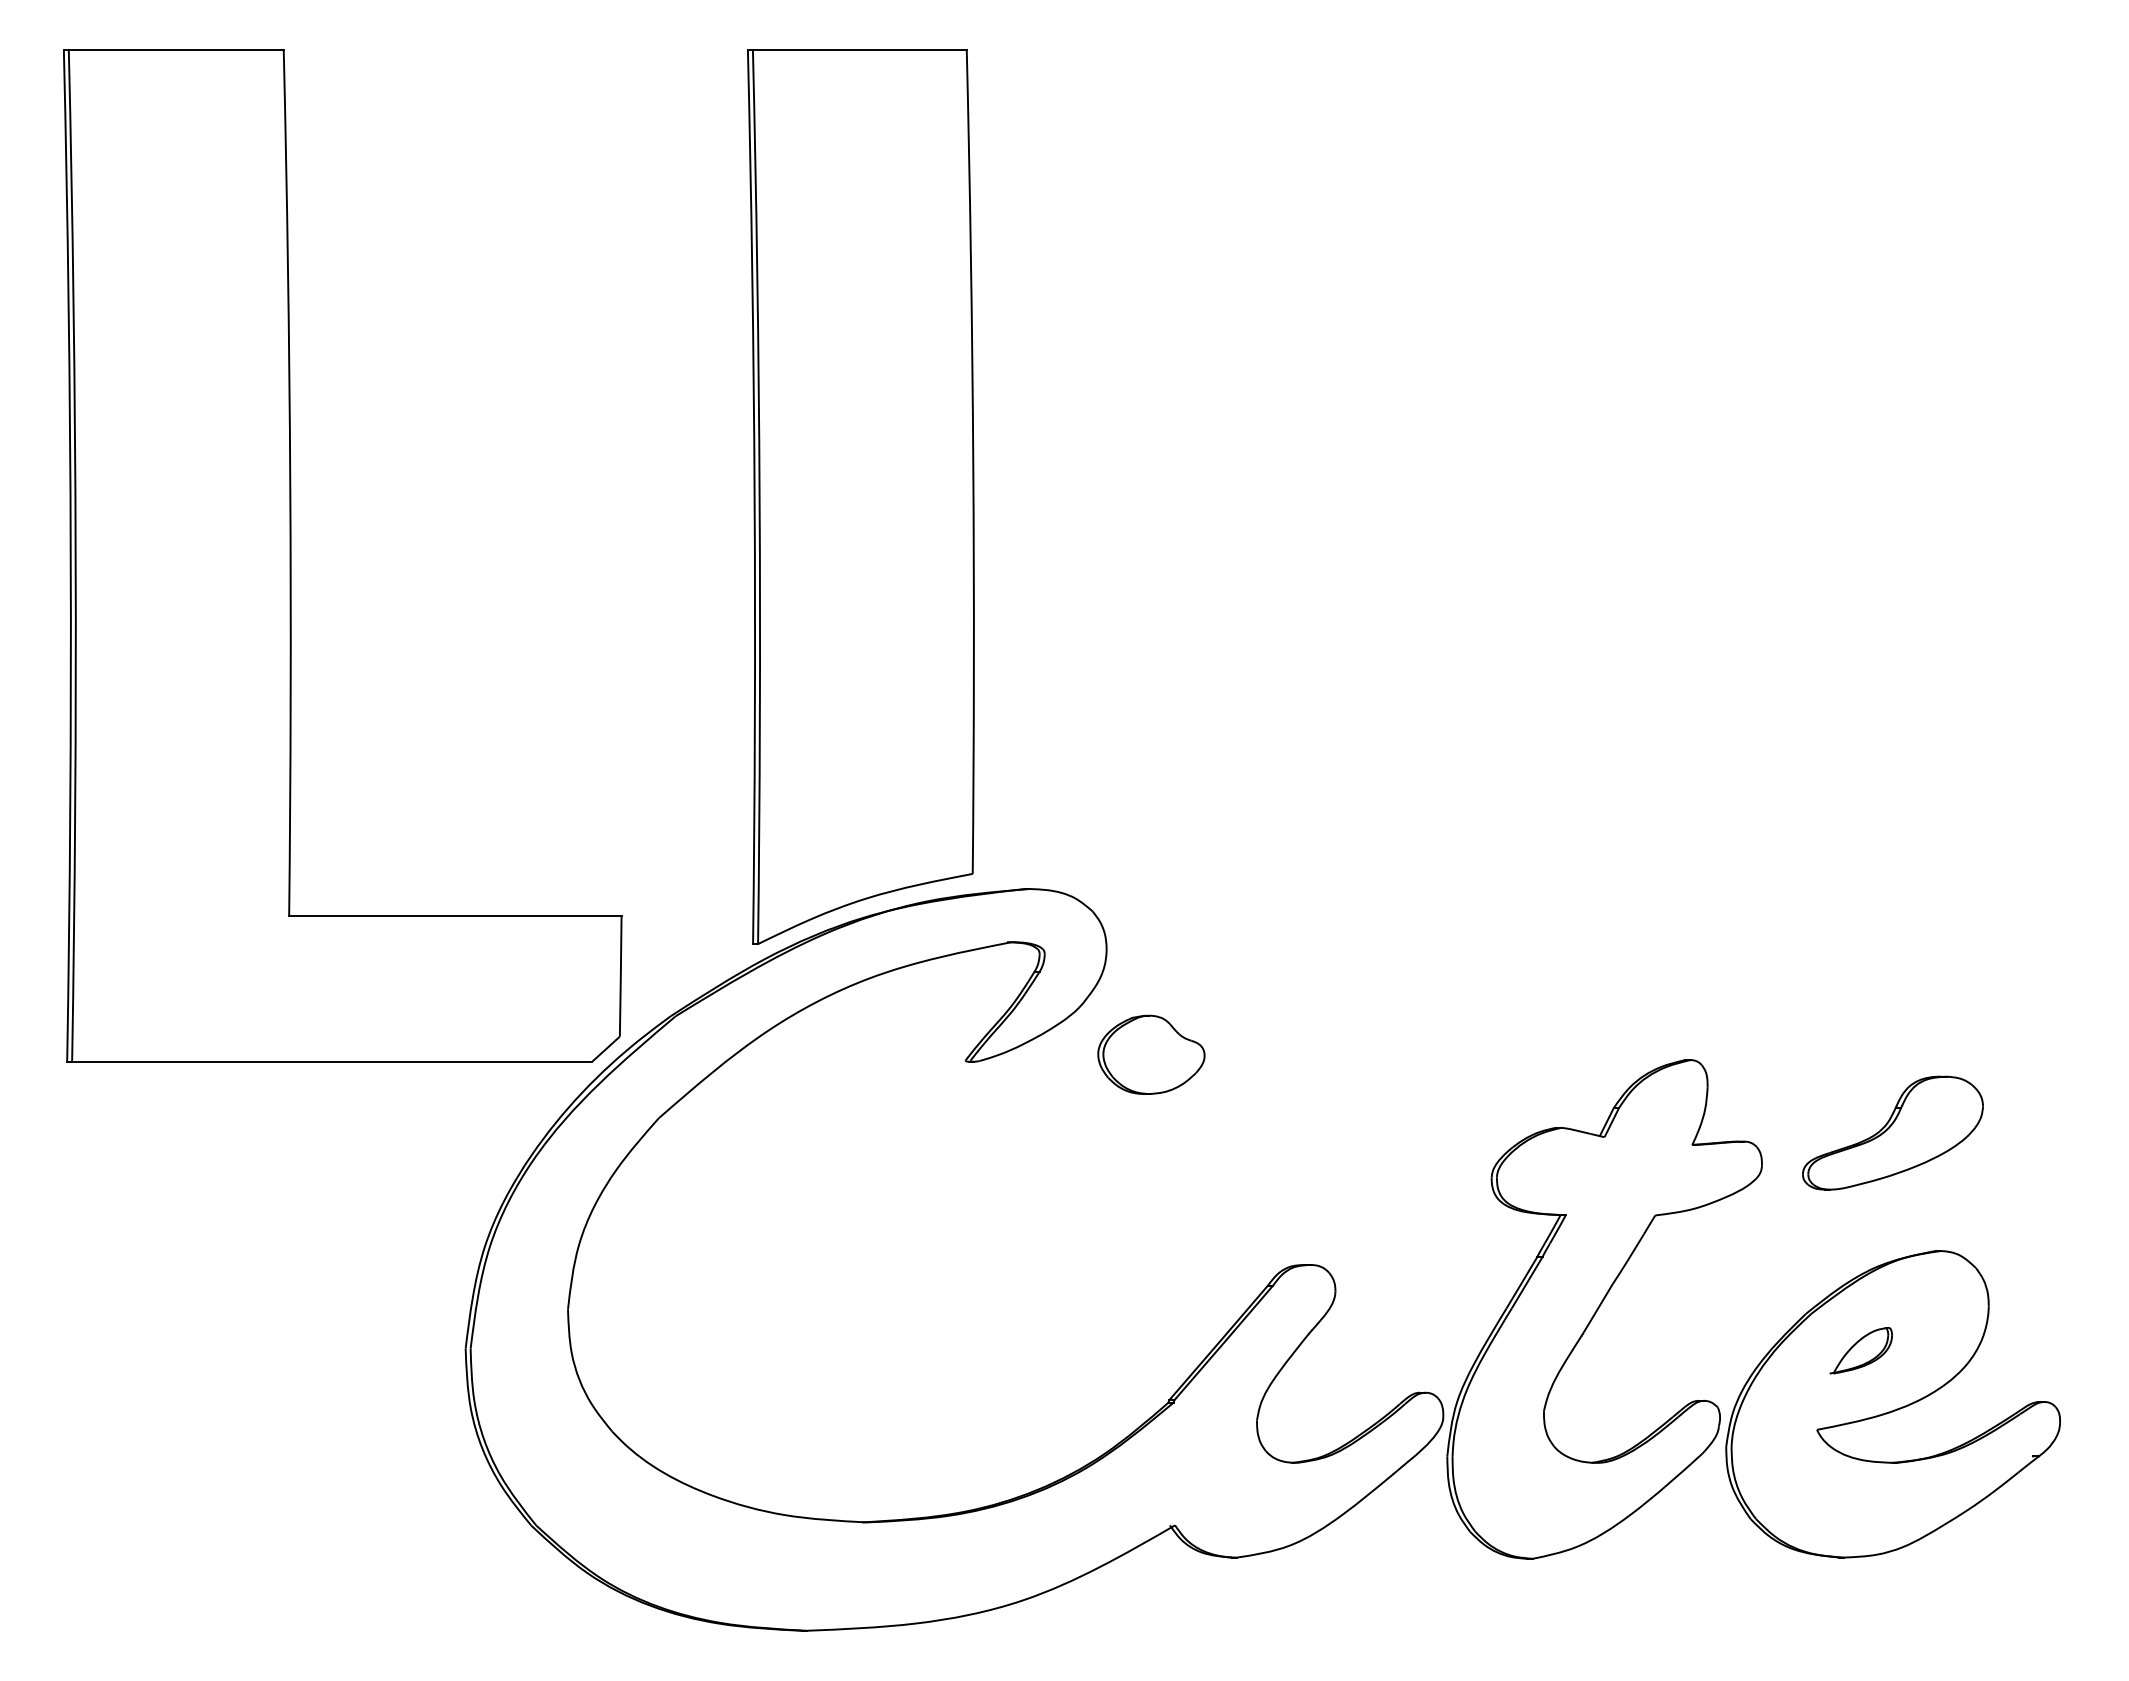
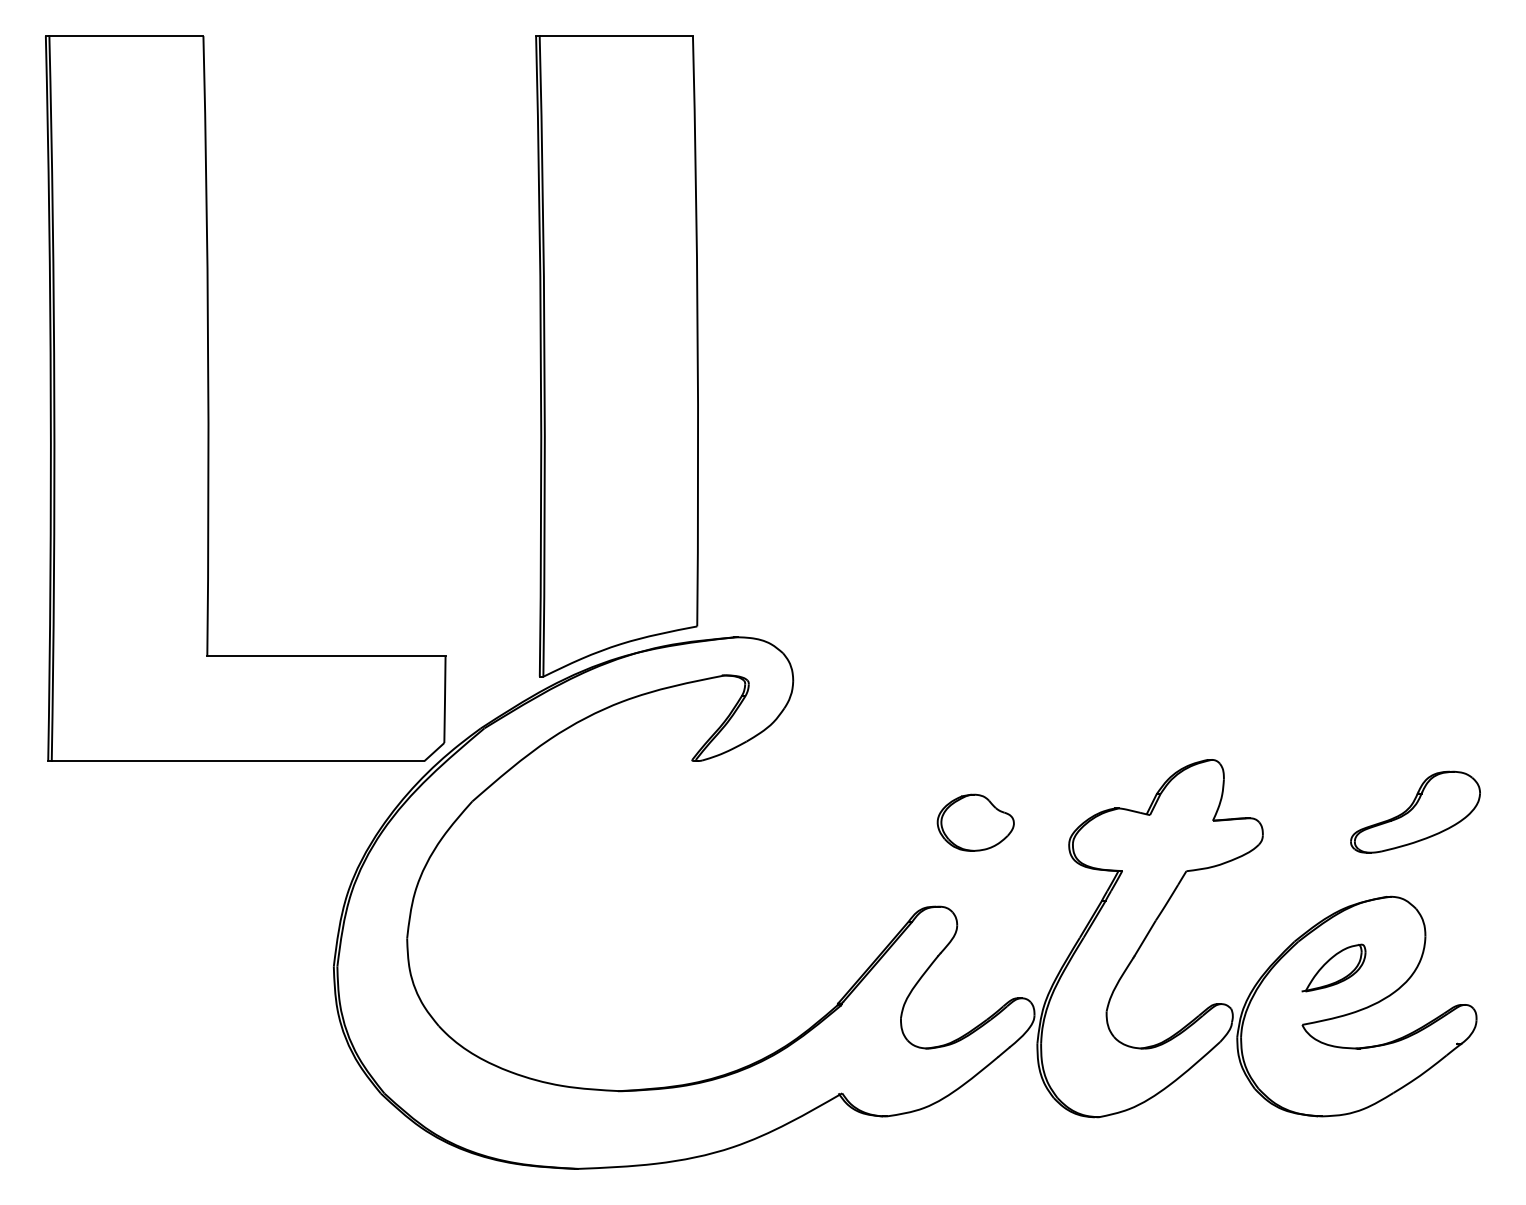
part: (1151, 1054) -> (975, 822), moved
part: (1892, 1132) -> (1415, 811), moved
part: (1861, 1350) -> (1334, 968), size x1.43

